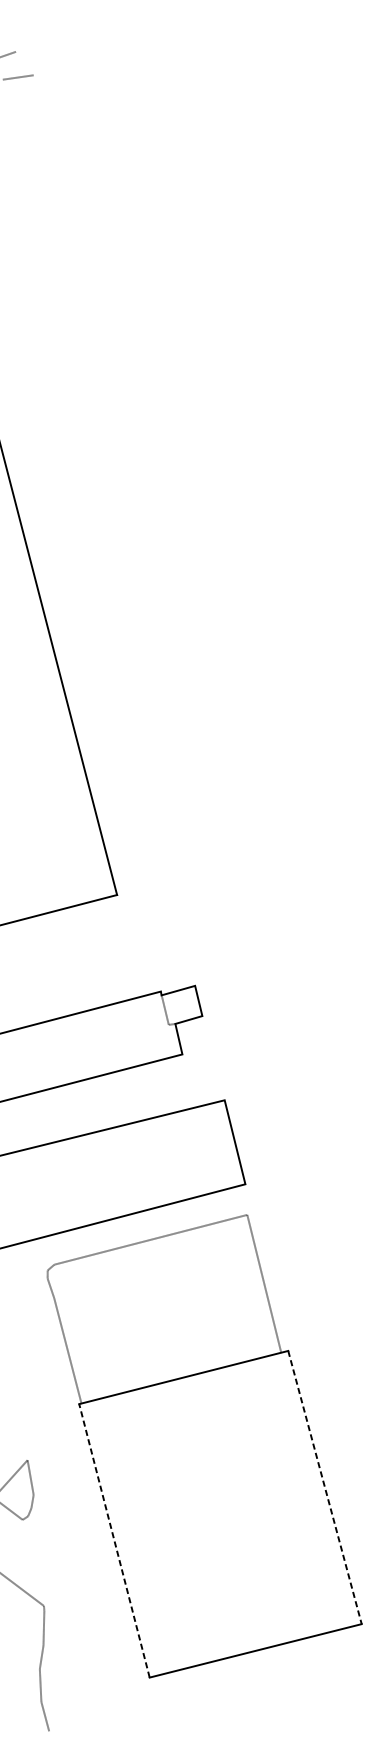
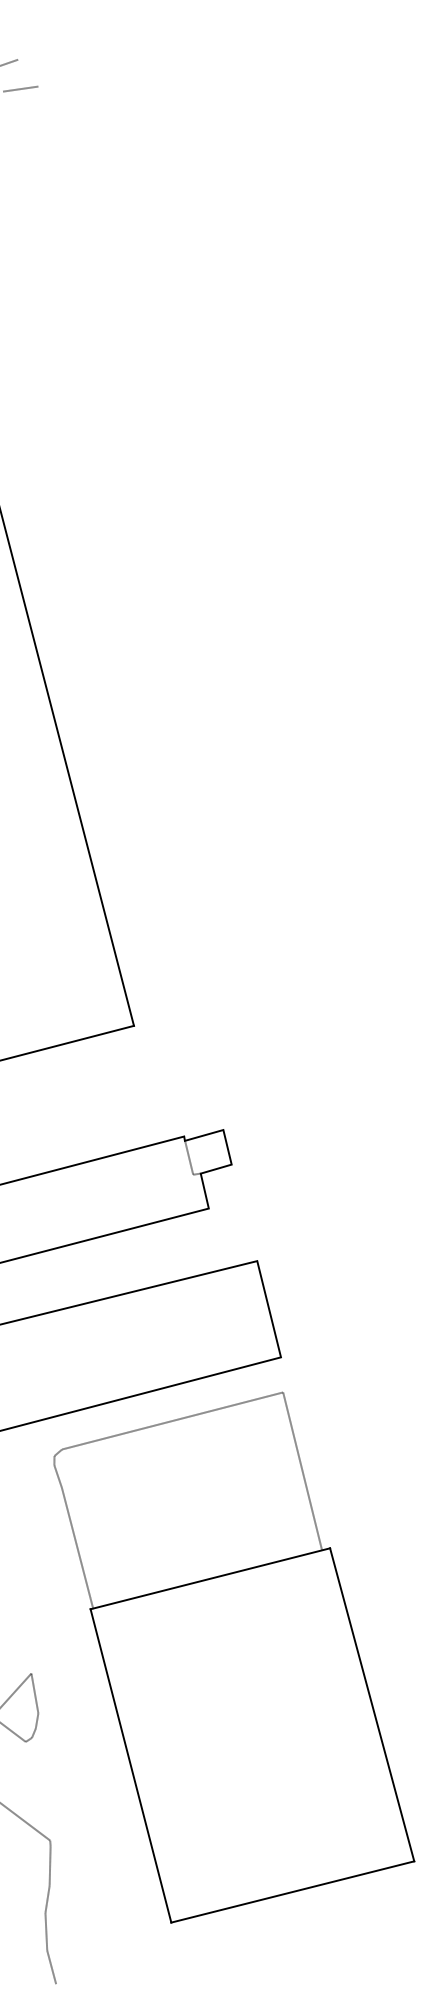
line: (325, 1488) -> (372, 1705), dashed -> solid
line: (114, 1540) -> (130, 1765), dashed -> solid

